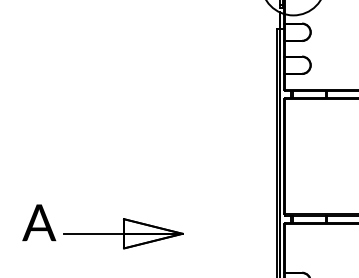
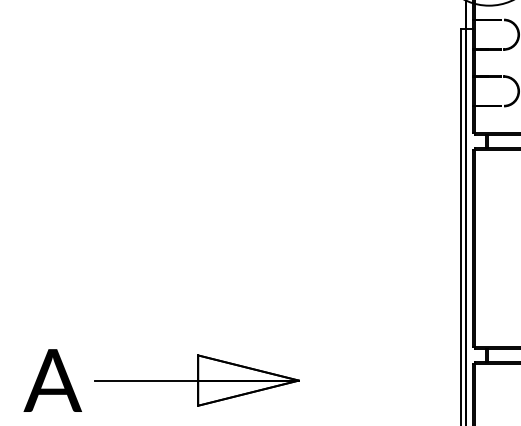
text: (39, 222) -> (53, 380), moved

